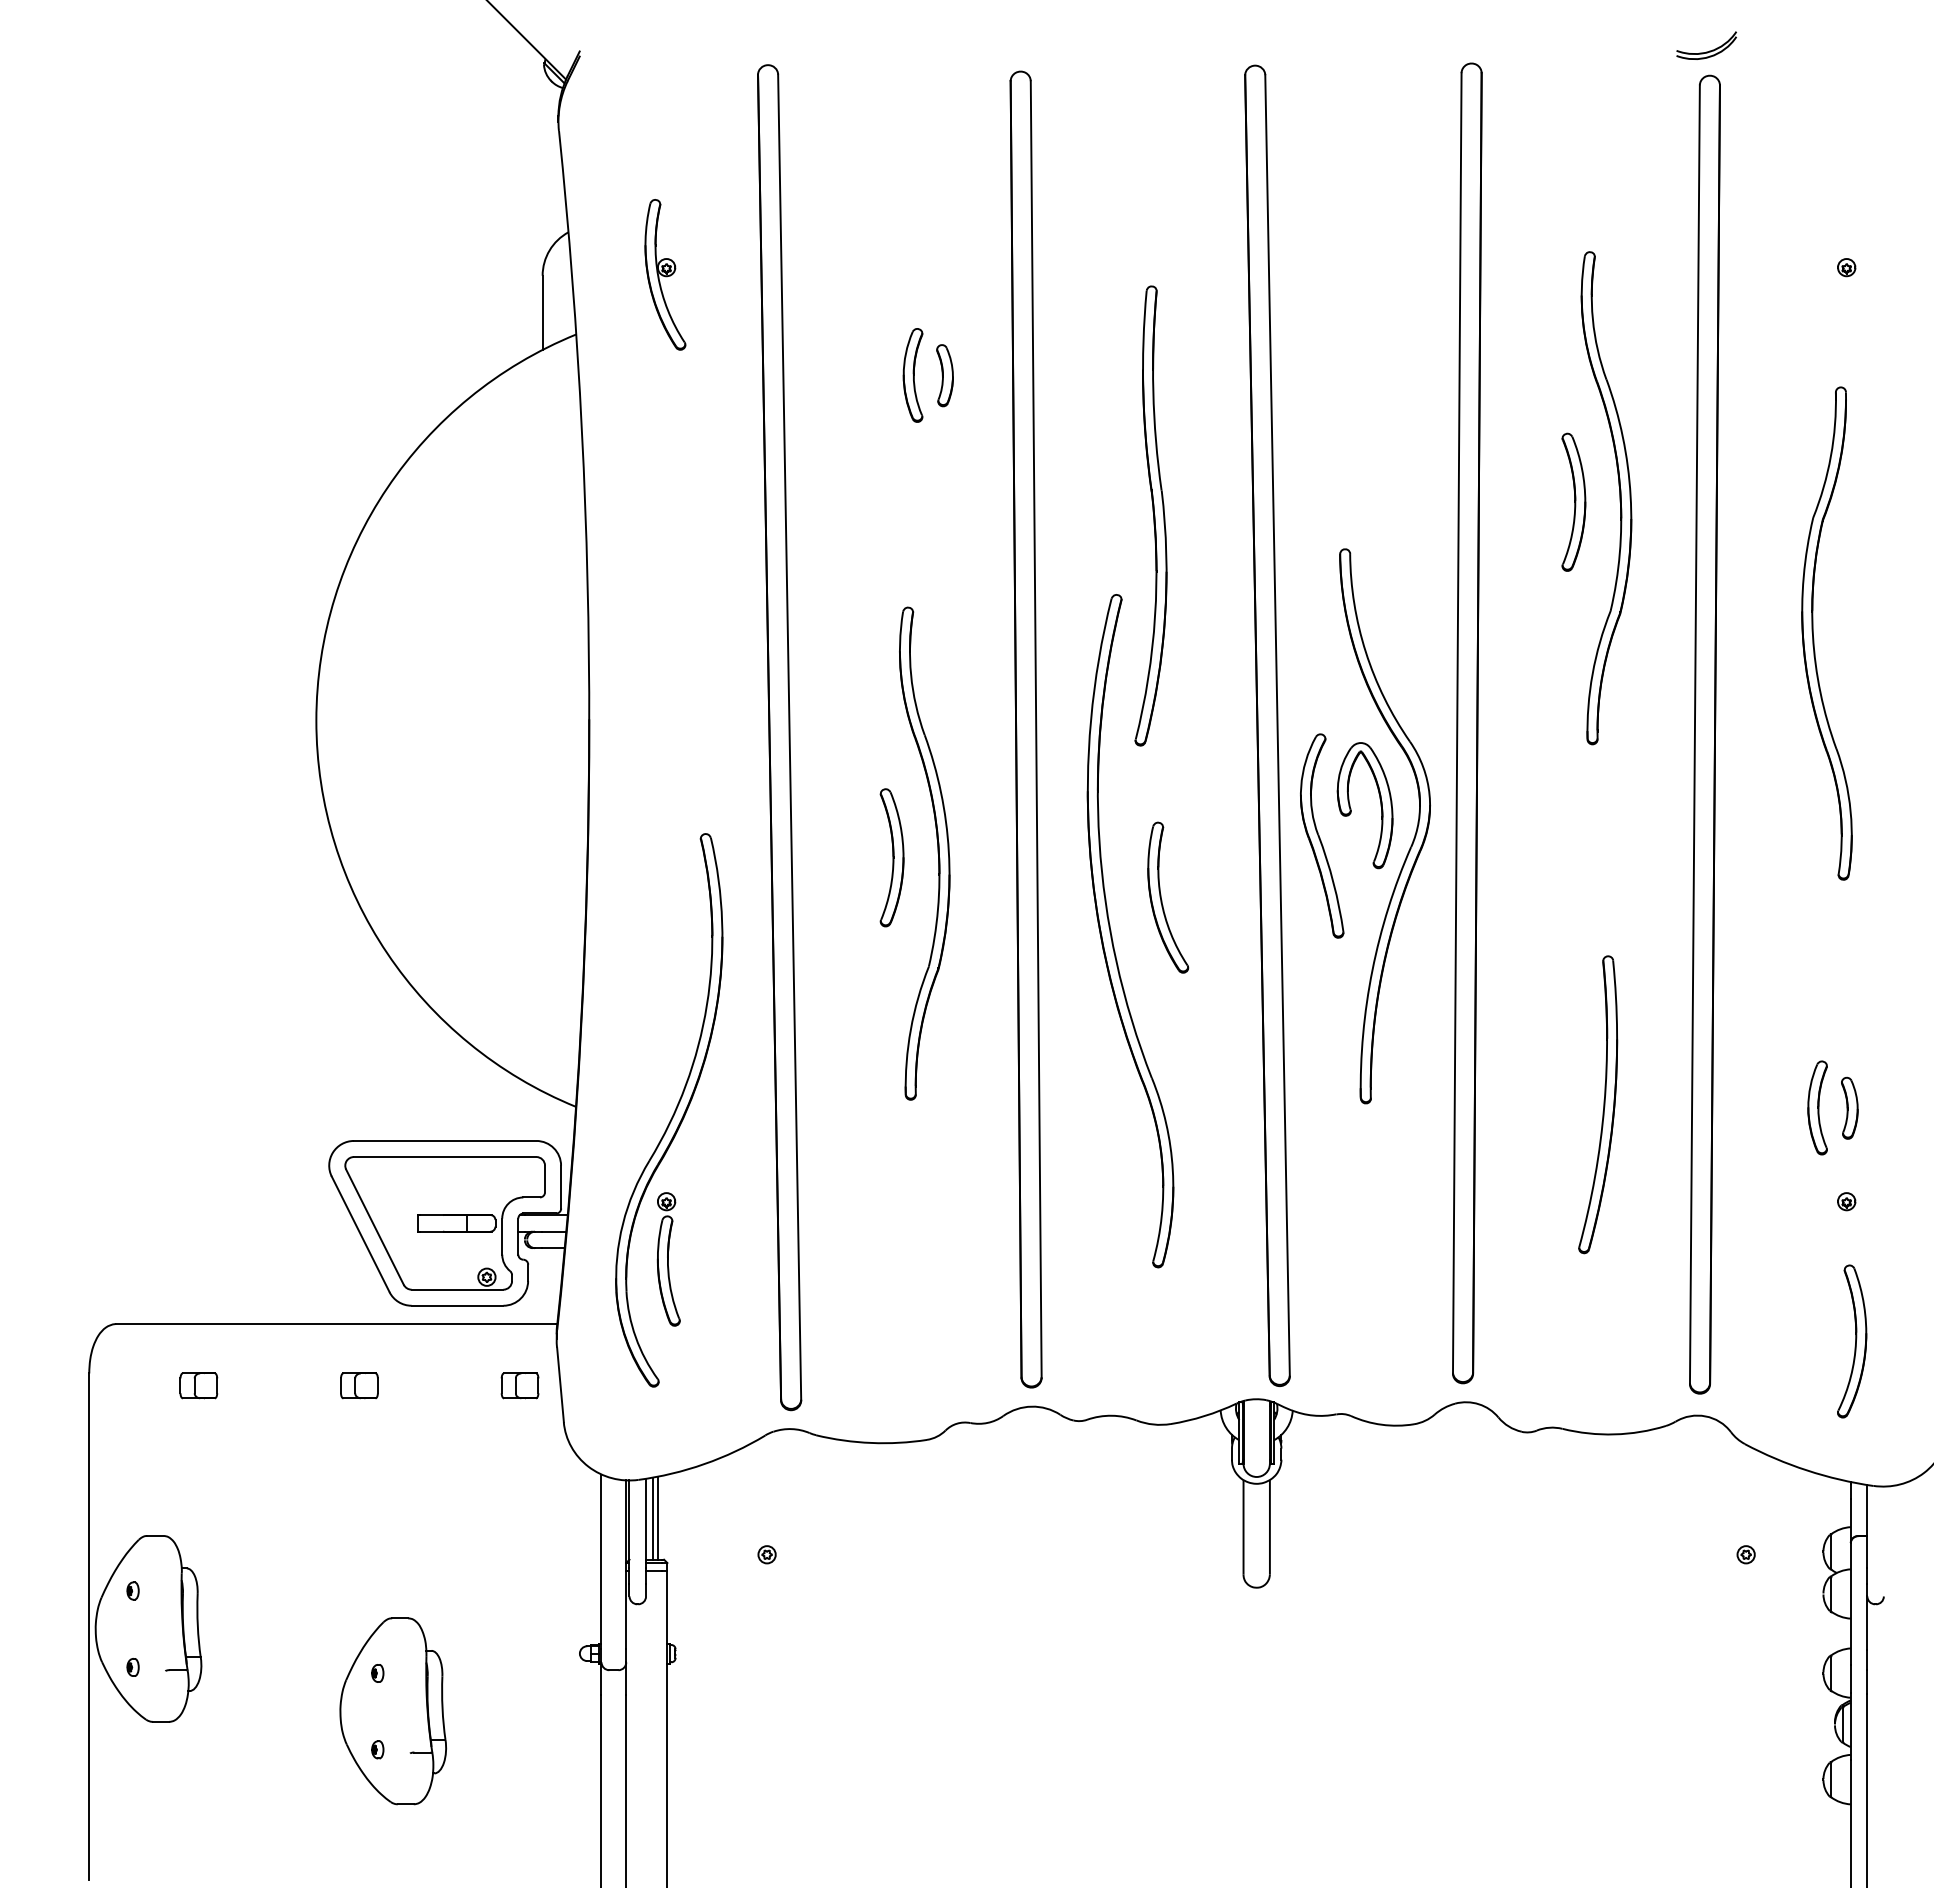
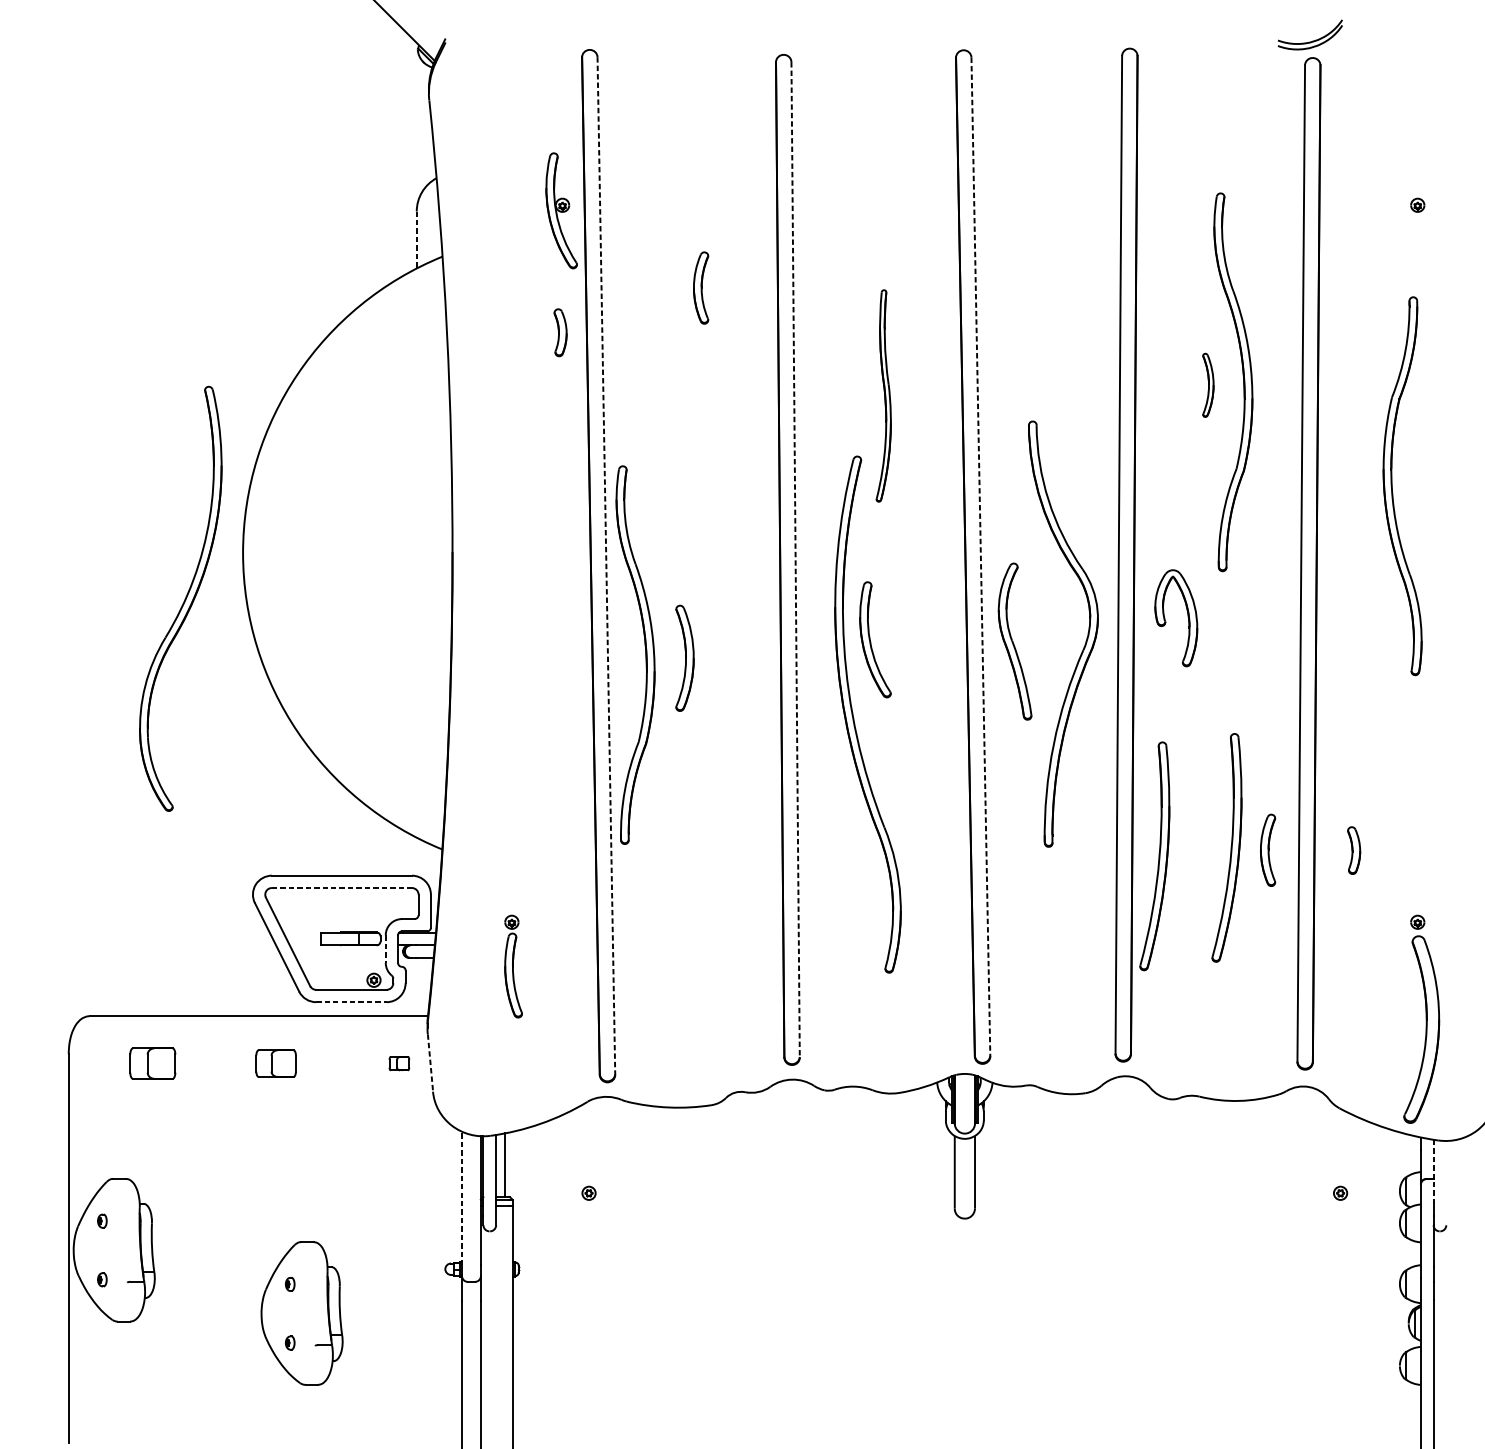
part: (1706, 45) -> (1310, 34), size x1.4
part: (665, 274) -> (561, 210), moved
line: (542, 313) -> (416, 240), solid -> dashed
part: (944, 375) -> (560, 332), moved
part: (1573, 501) -> (1208, 384), size x0.6
part: (1150, 515) -> (883, 395), size x0.6
line: (1277, 725) -> (980, 556), solid -> dashed
line: (1036, 730) -> (795, 560), solid -> dashed
line: (789, 737) -> (606, 565), solid -> dashed
part: (1351, 808) -> (1165, 620), moved
part: (937, 853) -> (645, 655), moved
part: (1162, 900) -> (871, 641), moved
part: (1817, 1107) -> (1267, 850), moved
part: (1849, 1107) -> (1353, 850), moved
part: (669, 1110) -> (181, 598), moved
part: (1504, 1115) -> (1155, 856), added
line: (445, 1157) -> (342, 888), solid -> dashed
line: (502, 1237) -> (385, 949), solid -> dashed
line: (457, 1305) -> (351, 1001), solid -> dashed
part: (1852, 1341) -> (1422, 1029), size x1.6
part: (198, 1385) -> (152, 1063), size x1.6
part: (359, 1385) -> (276, 1063), size x1.4
part: (519, 1385) -> (398, 1063), size x0.7
line: (560, 1385) -> (430, 1063), solid -> dashed
line: (652, 1518) -> (501, 1165), removed
line: (1867, 1526) -> (1433, 1171), solid -> dashed
line: (601, 1561) -> (461, 1198), solid -> dashed

